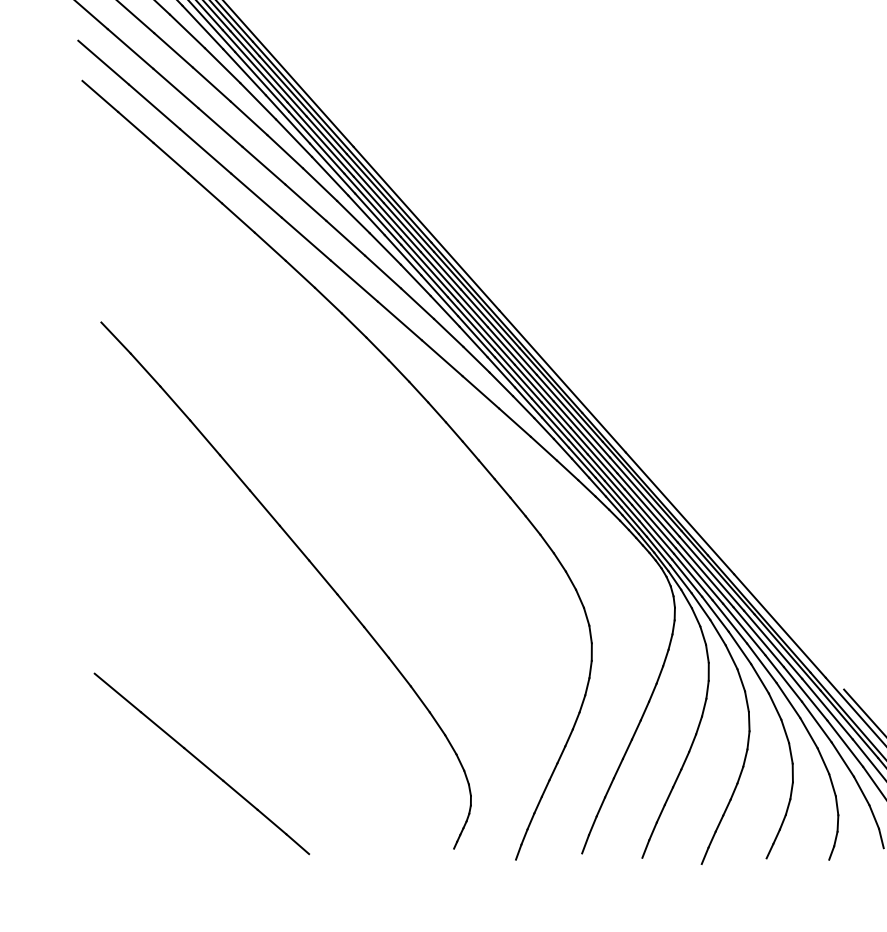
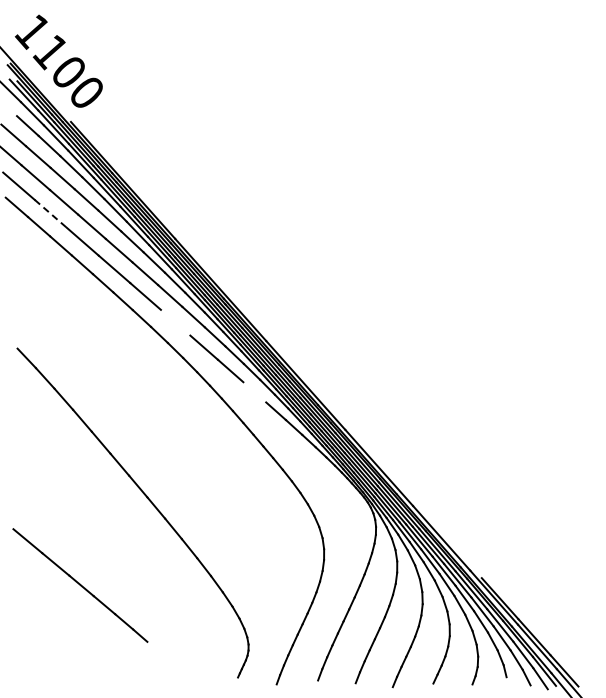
line: (155, 107) -> (51, 214), solid -> dashed
line: (354, 280) -> (175, 322), removed
line: (480, 392) -> (254, 392), removed
line: (202, 763) -> (80, 585), moved

